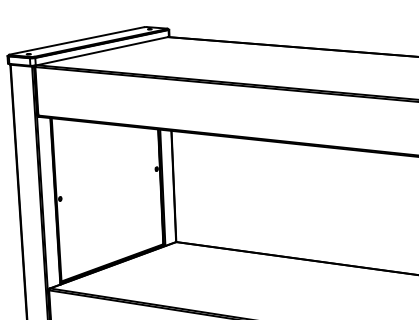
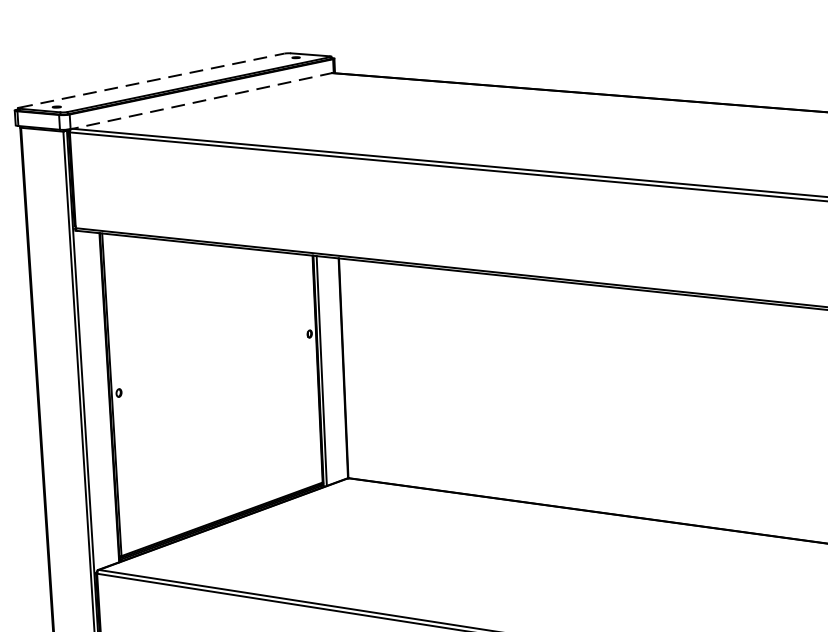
line: (77, 40) -> (153, 79), solid -> dashed
line: (101, 51) -> (200, 101), solid -> dashed

